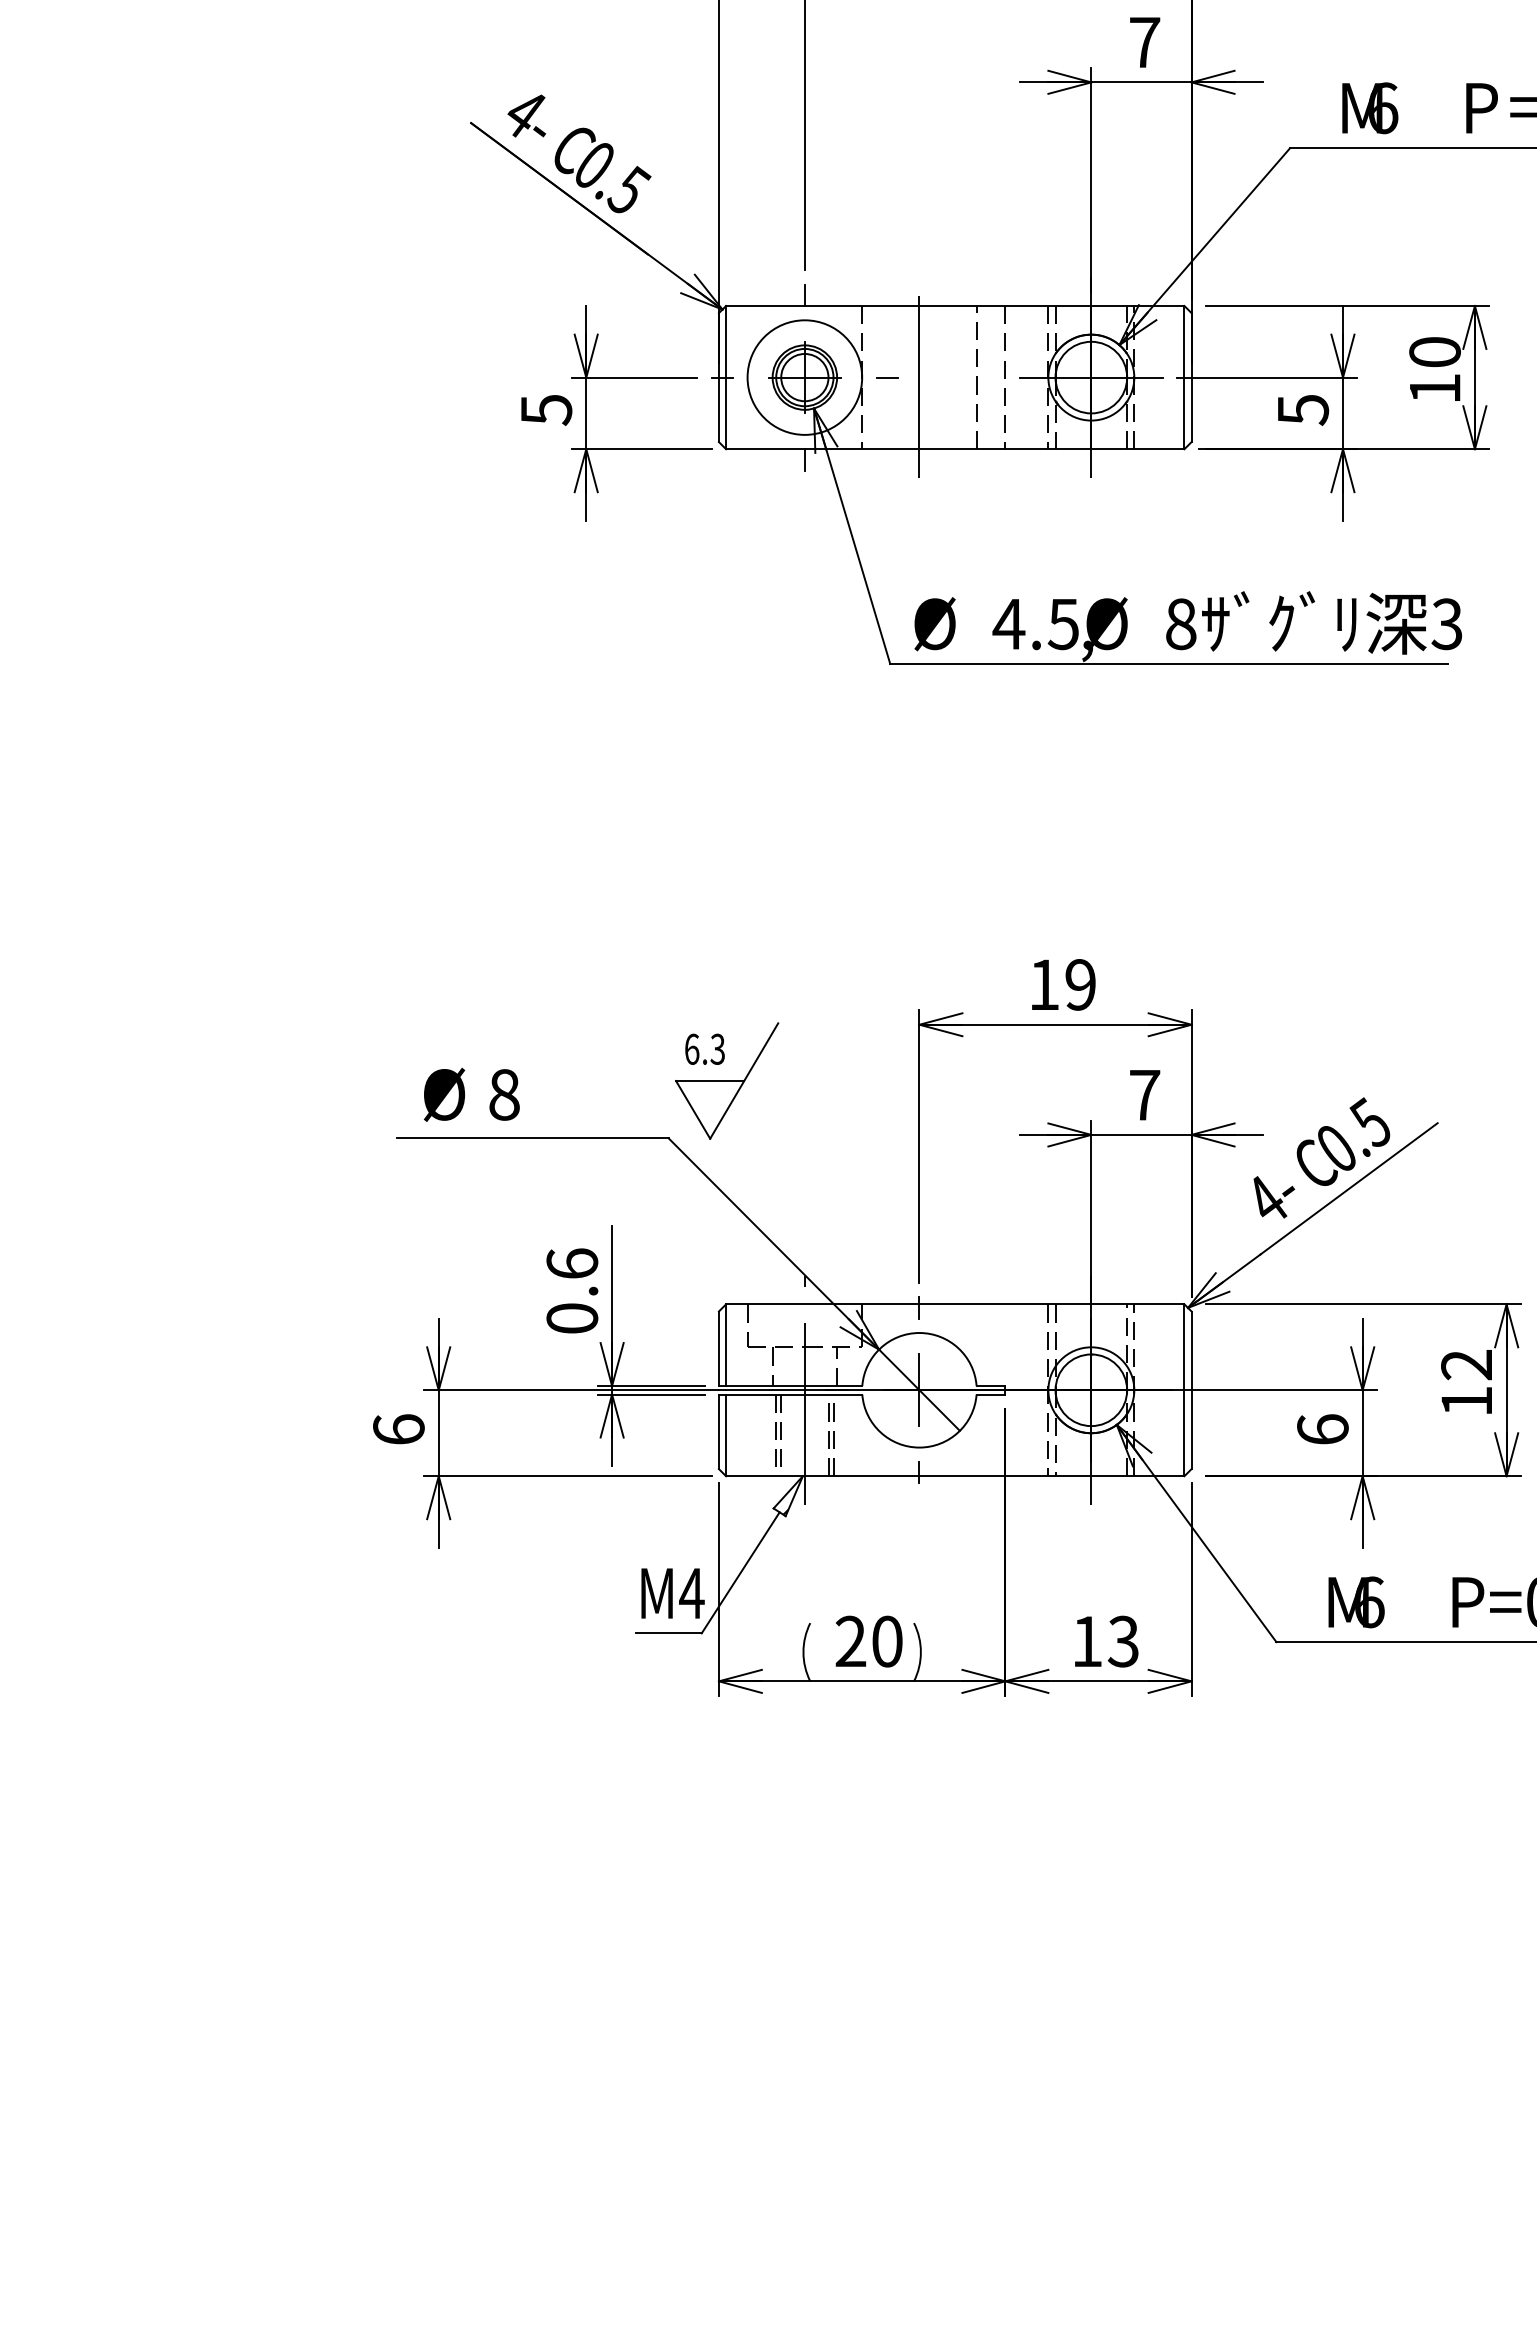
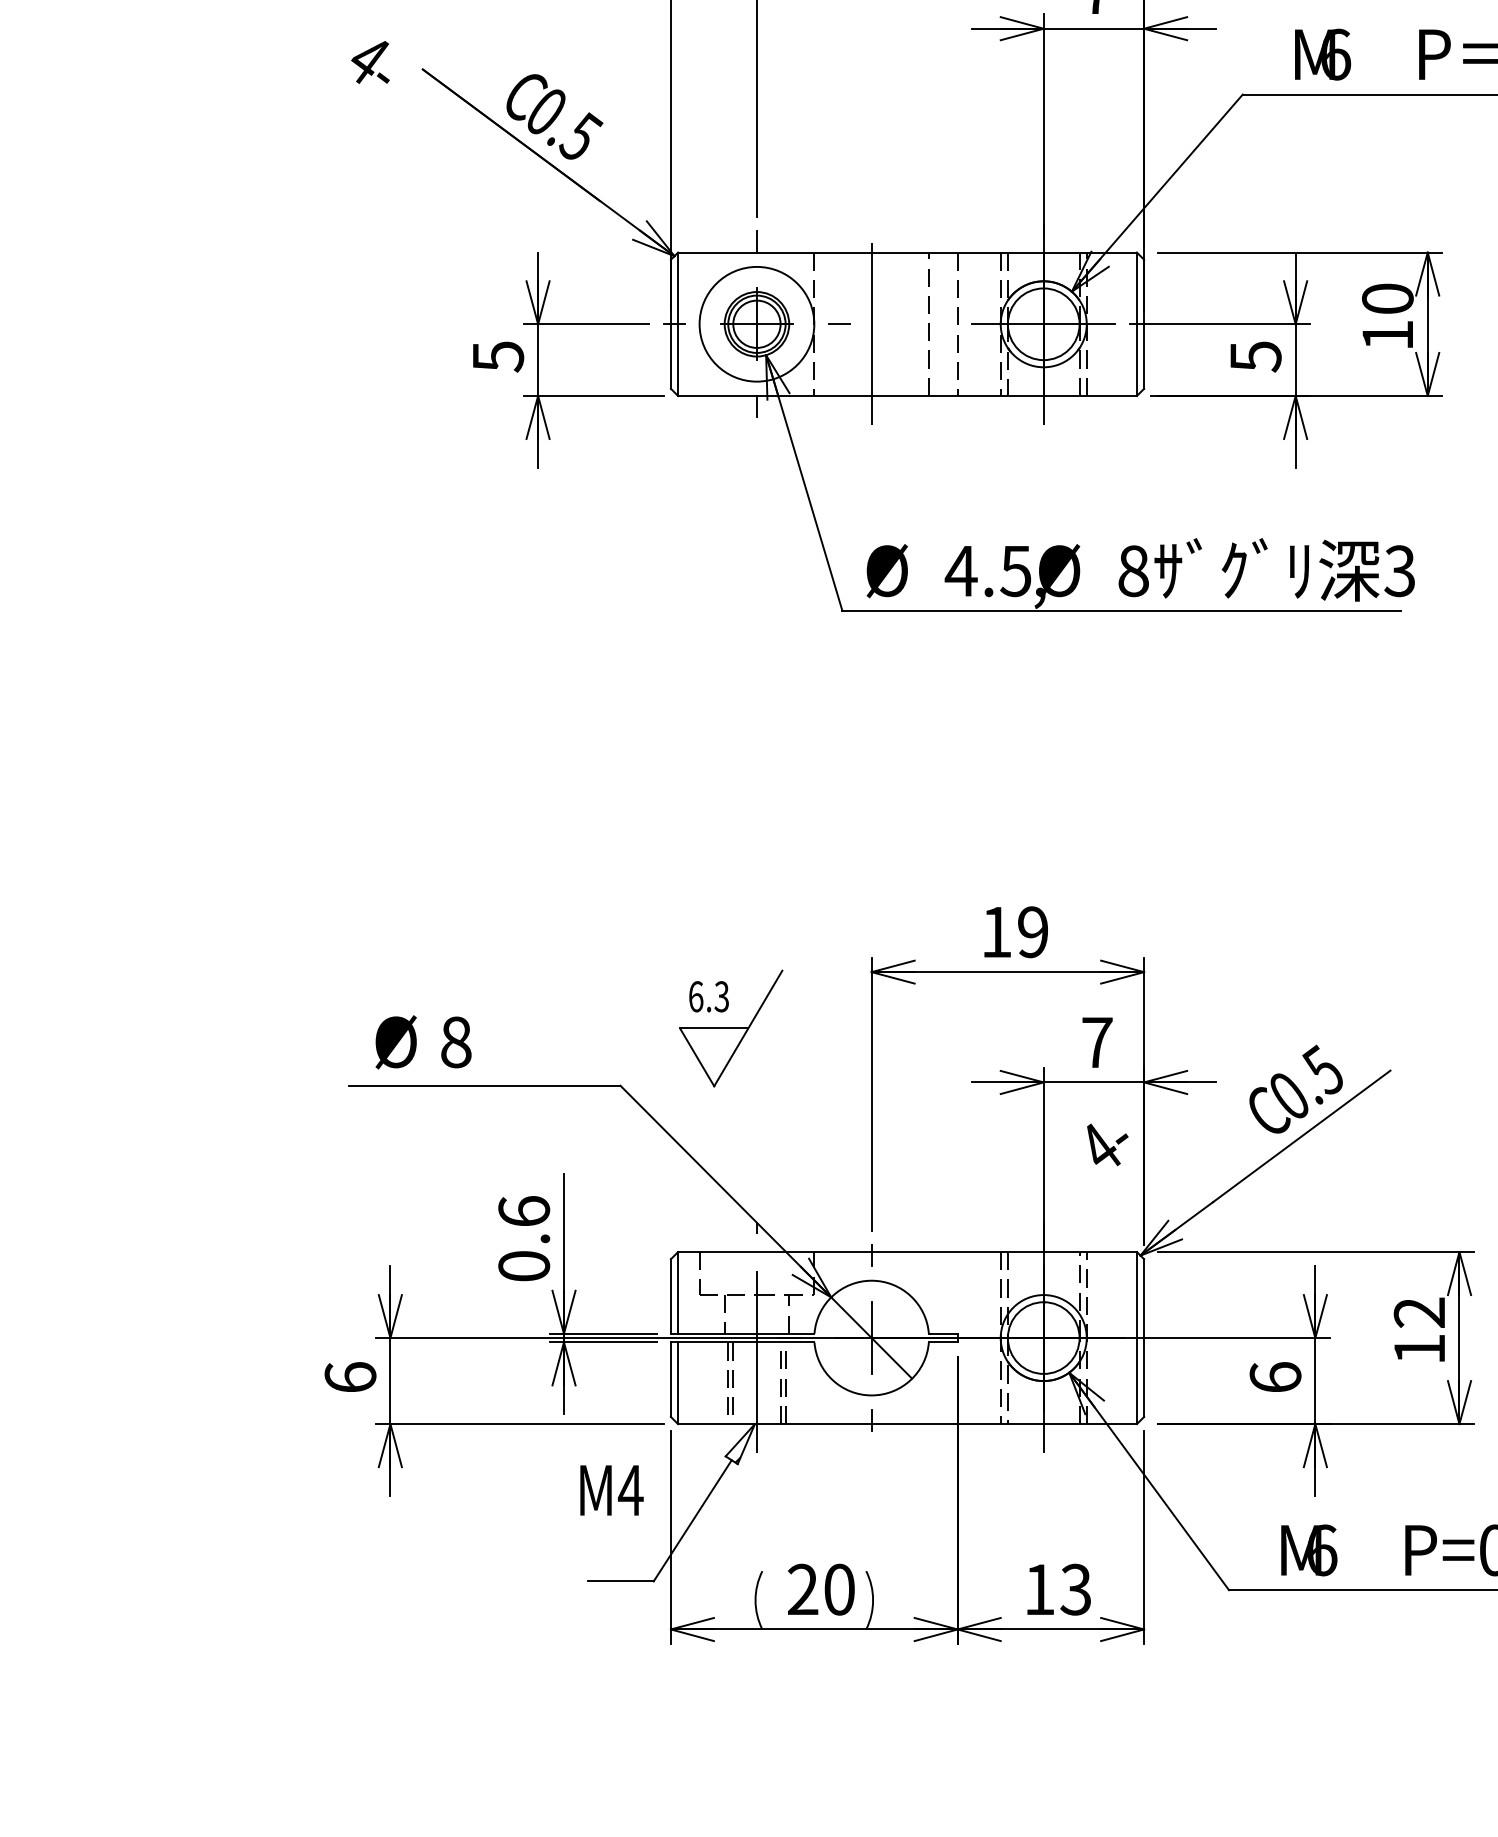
text: (526, 115) -> (370, 61), moved
part: (727, 1080) -> (731, 1027), moved
text: (1274, 1197) -> (1107, 1145), moved
text: (672, 1593) -> (611, 1490), moved

